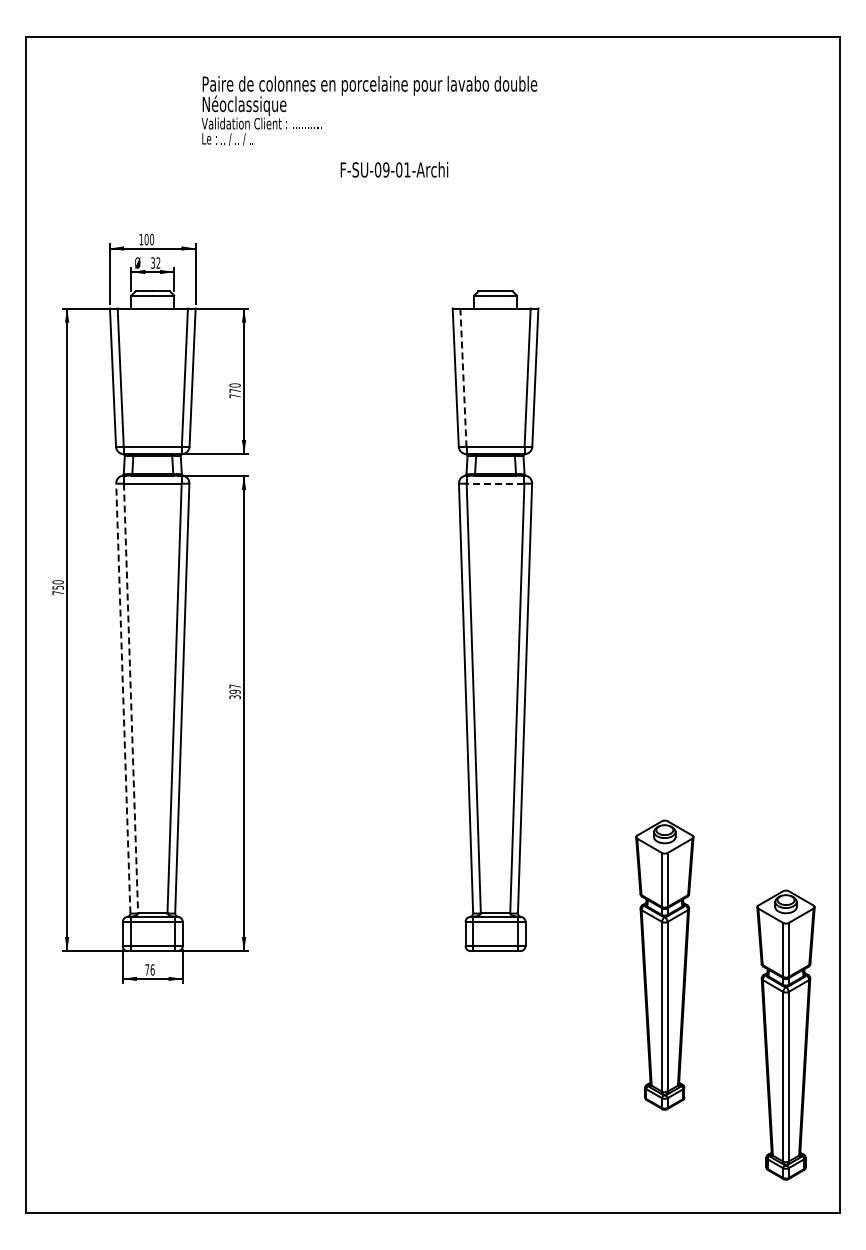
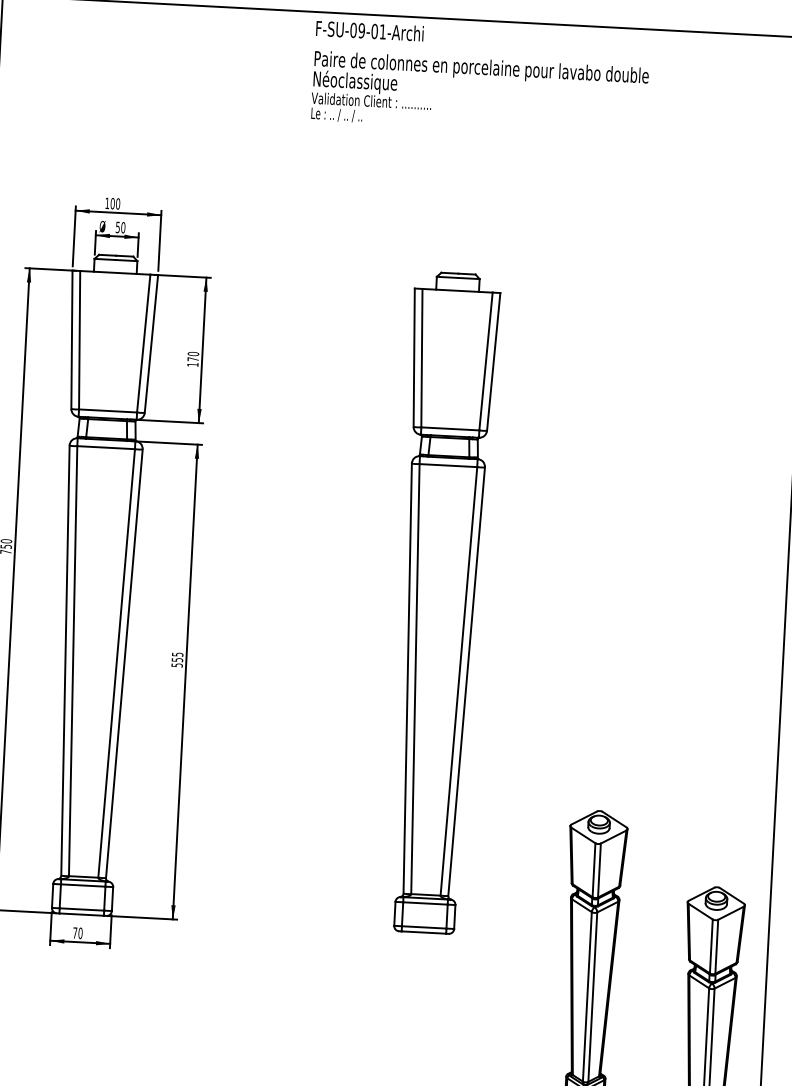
text: (369, 110) -> (479, 93), moved
text: (394, 169) -> (370, 30), moved
text: (155, 262) -> (120, 227), 32 -> 50
line: (463, 378) -> (421, 359), dashed -> solid
text: (234, 396) -> (192, 364), 770 -> 170
line: (495, 483) -> (448, 465), dashed -> solid
text: (234, 691) -> (176, 659), 397 -> 555
line: (123, 697) -> (65, 659), dashed -> solid
line: (131, 698) -> (73, 661), dashed -> solid
text: (152, 969) -> (80, 932), 76 -> 70

